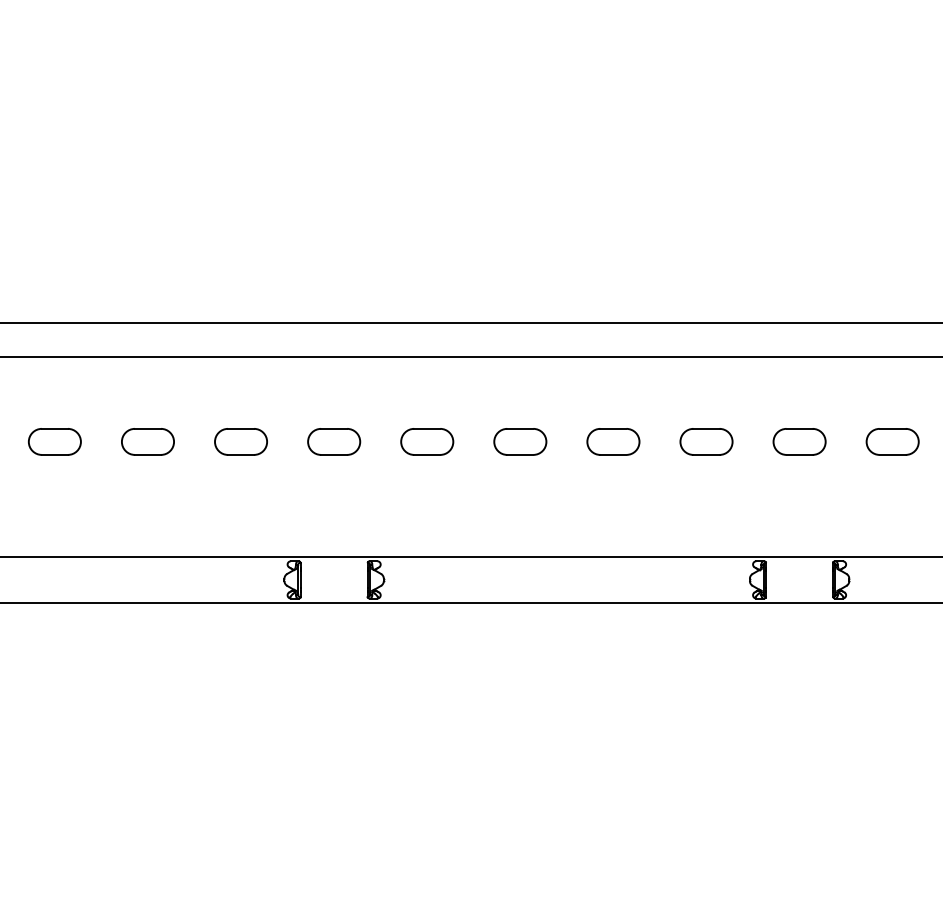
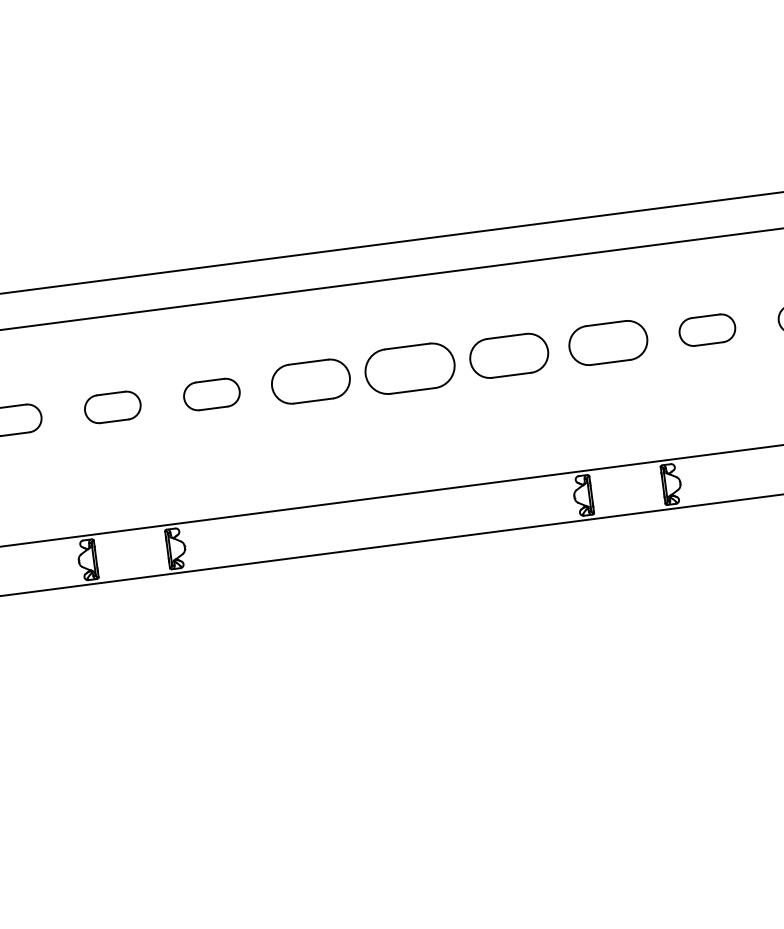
part: (520, 441) -> (311, 381), size x1.4
part: (613, 441) -> (410, 368), size x1.6
part: (706, 441) -> (509, 355), size x1.4
part: (799, 441) -> (608, 342), size x1.4

